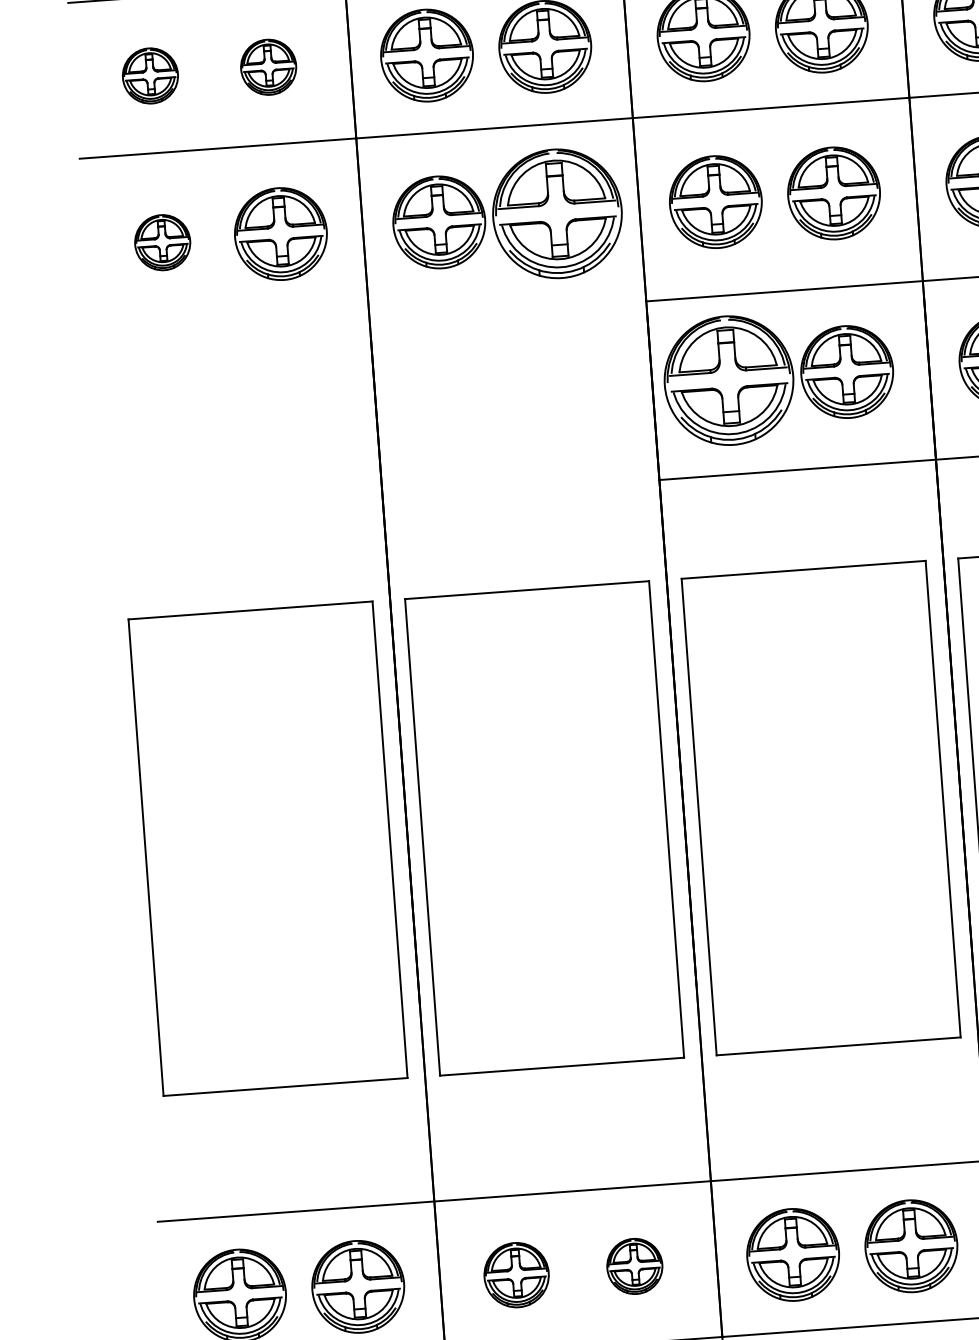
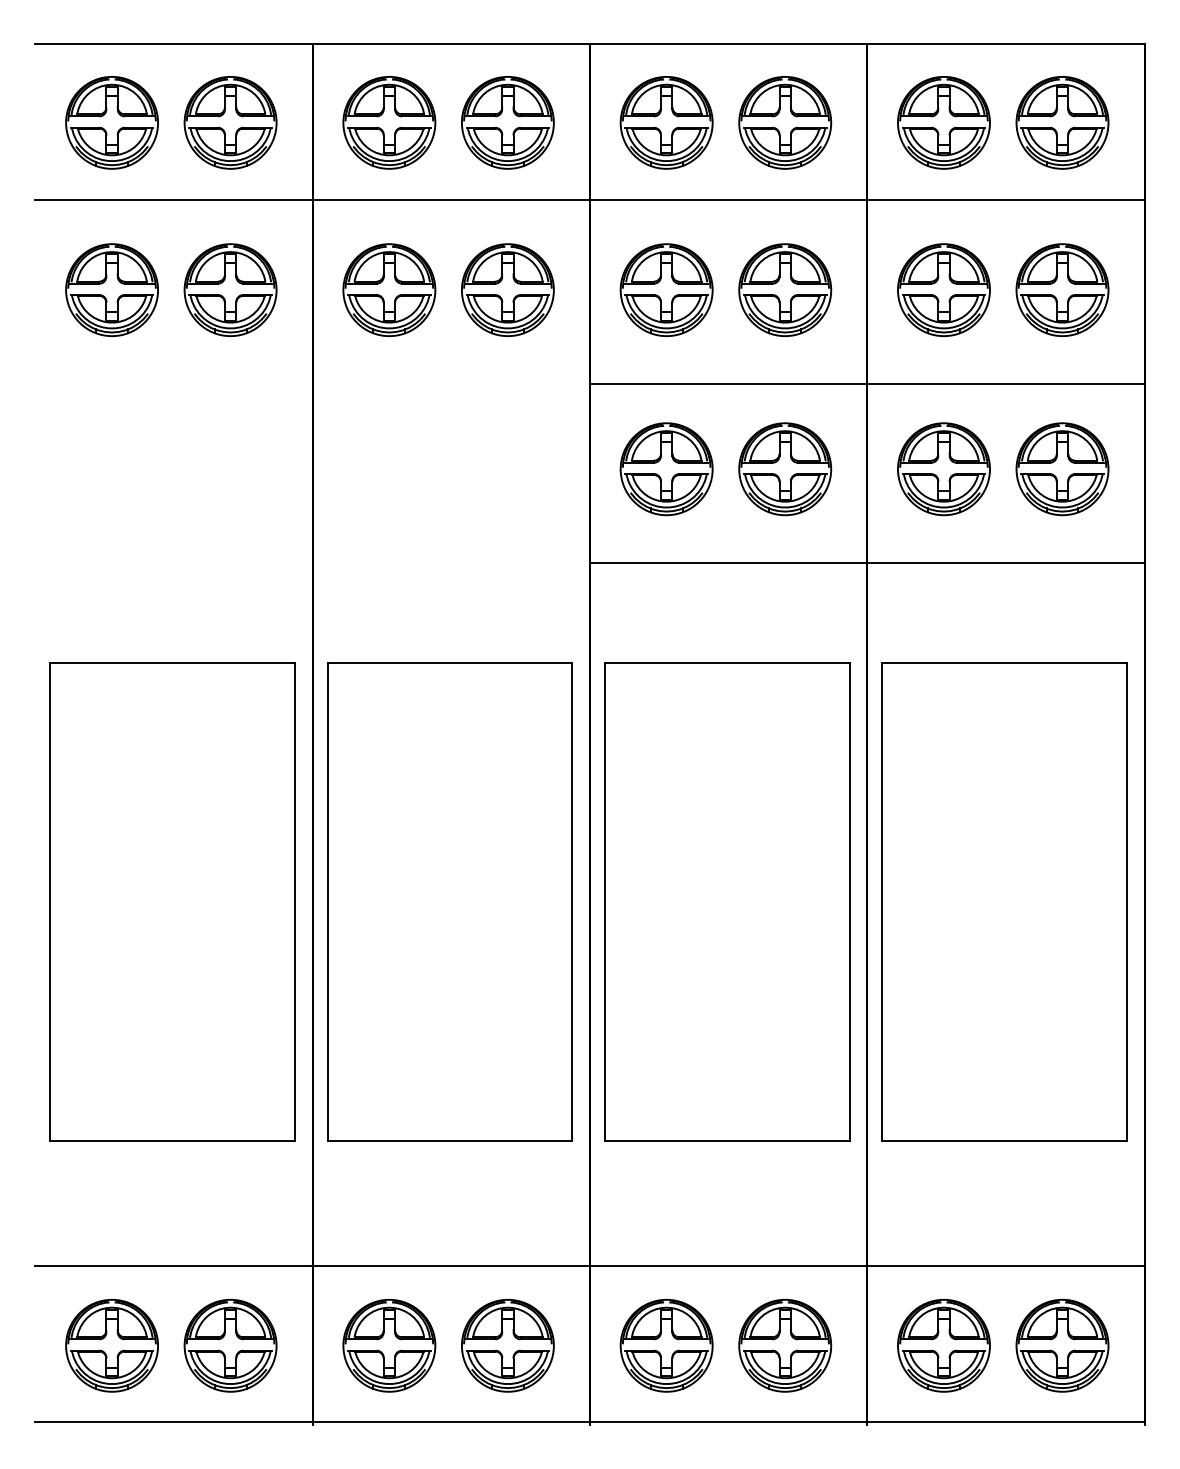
part: (268, 66) -> (230, 122), size x1.67
part: (149, 75) -> (111, 122), size x1.67
part: (557, 213) -> (507, 289), size x0.71
part: (162, 242) -> (111, 289), size x1.67
part: (728, 381) -> (666, 469), size x0.71
part: (634, 1266) -> (507, 1345), size x1.67
part: (516, 1274) -> (389, 1345), size x1.43

